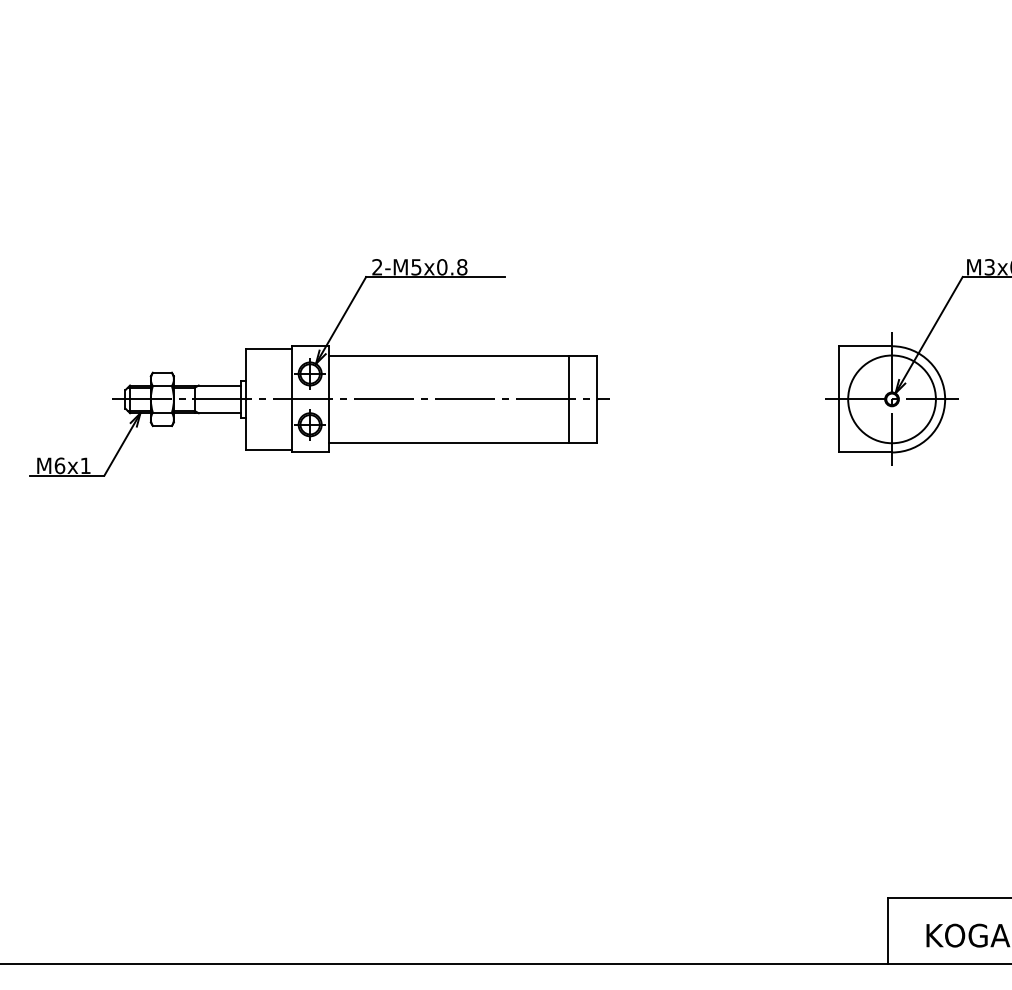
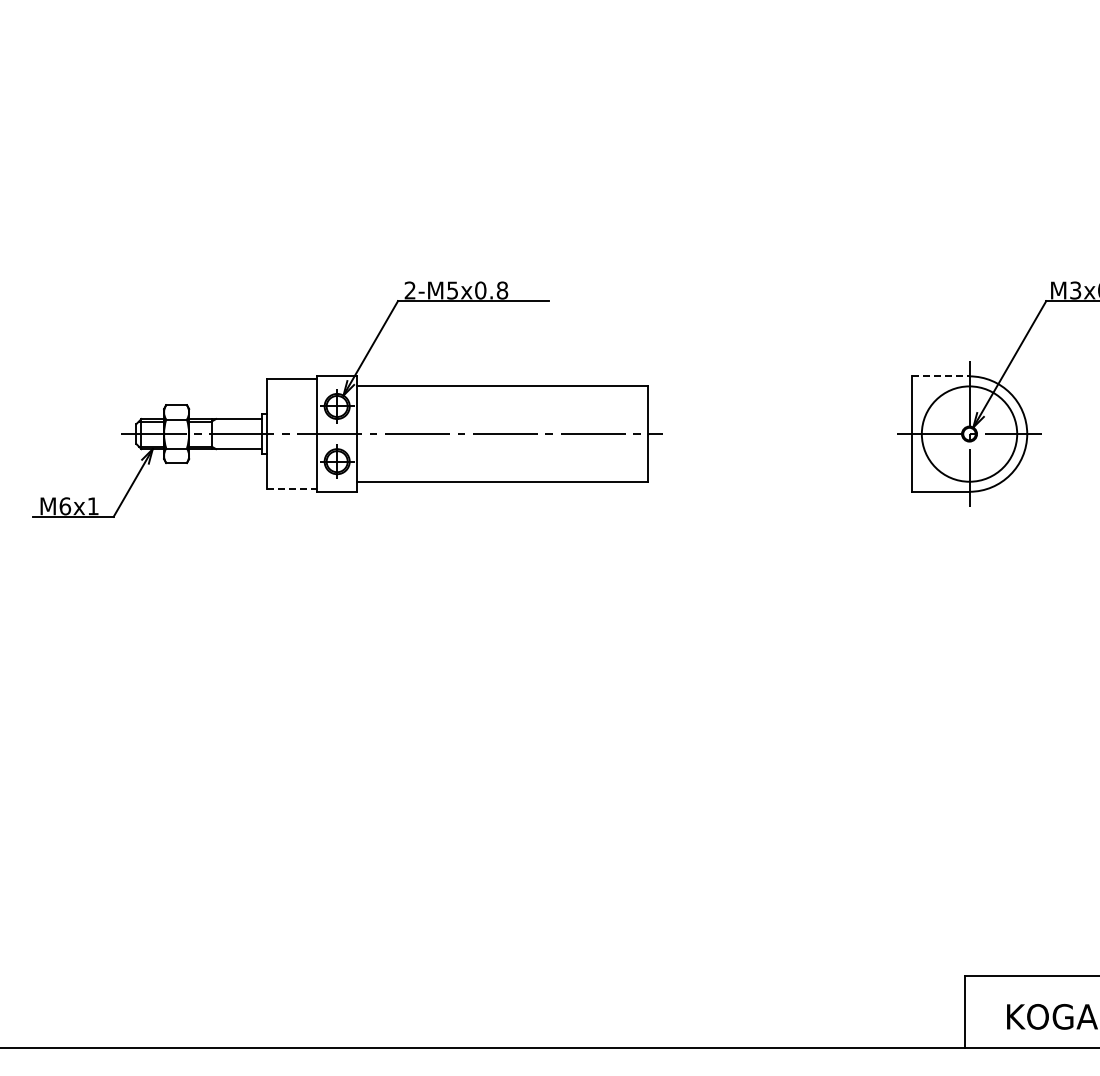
line: (865, 346) -> (940, 376), solid -> dashed
line: (569, 398) -> (618, 433), removed
line: (269, 450) -> (292, 489), solid -> dashed

